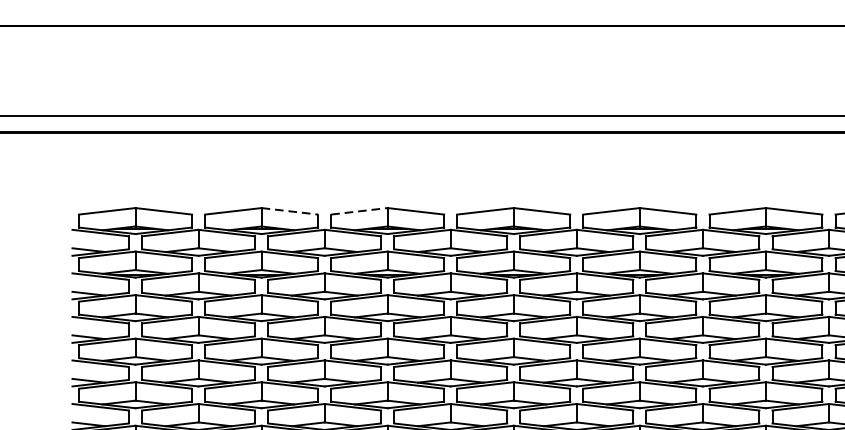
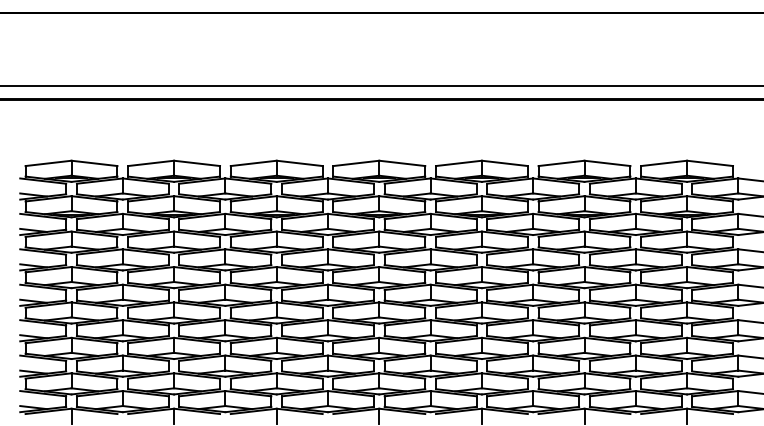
line: (290, 211) -> (197, 163), dashed -> solid
line: (360, 211) -> (254, 163), dashed -> solid

